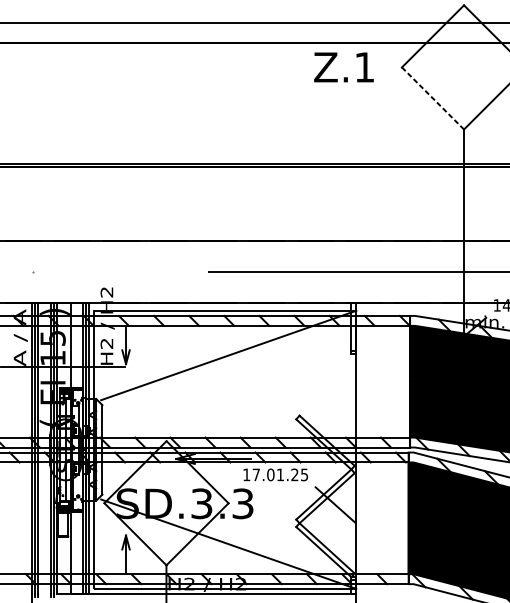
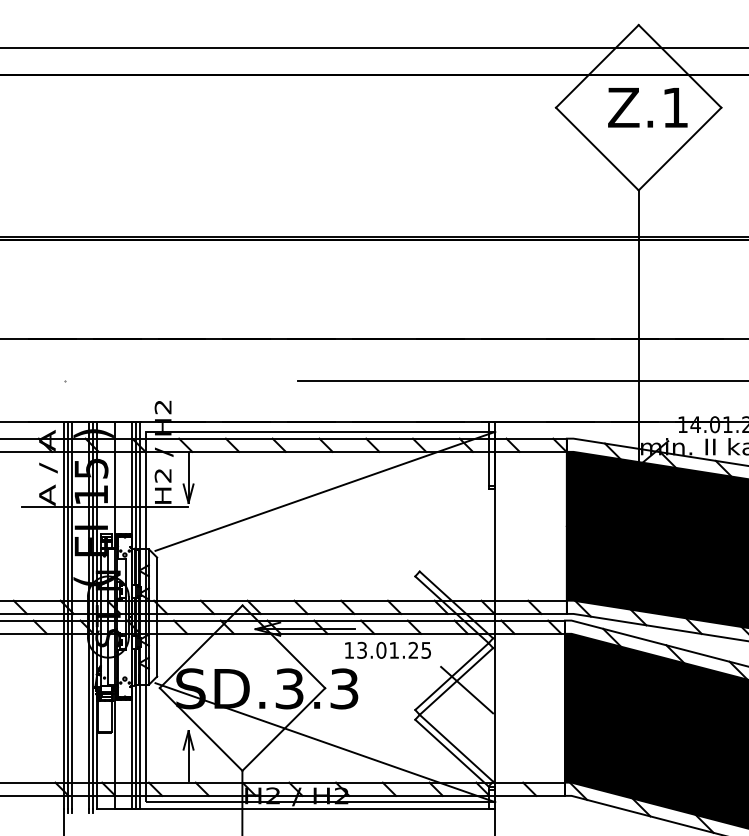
text: (343, 67) -> (647, 107), moved
line: (433, 98) -> (597, 149), dashed -> solid
text: (255, 474) -> (361, 649), 17.01.25 -> 13.01.25

